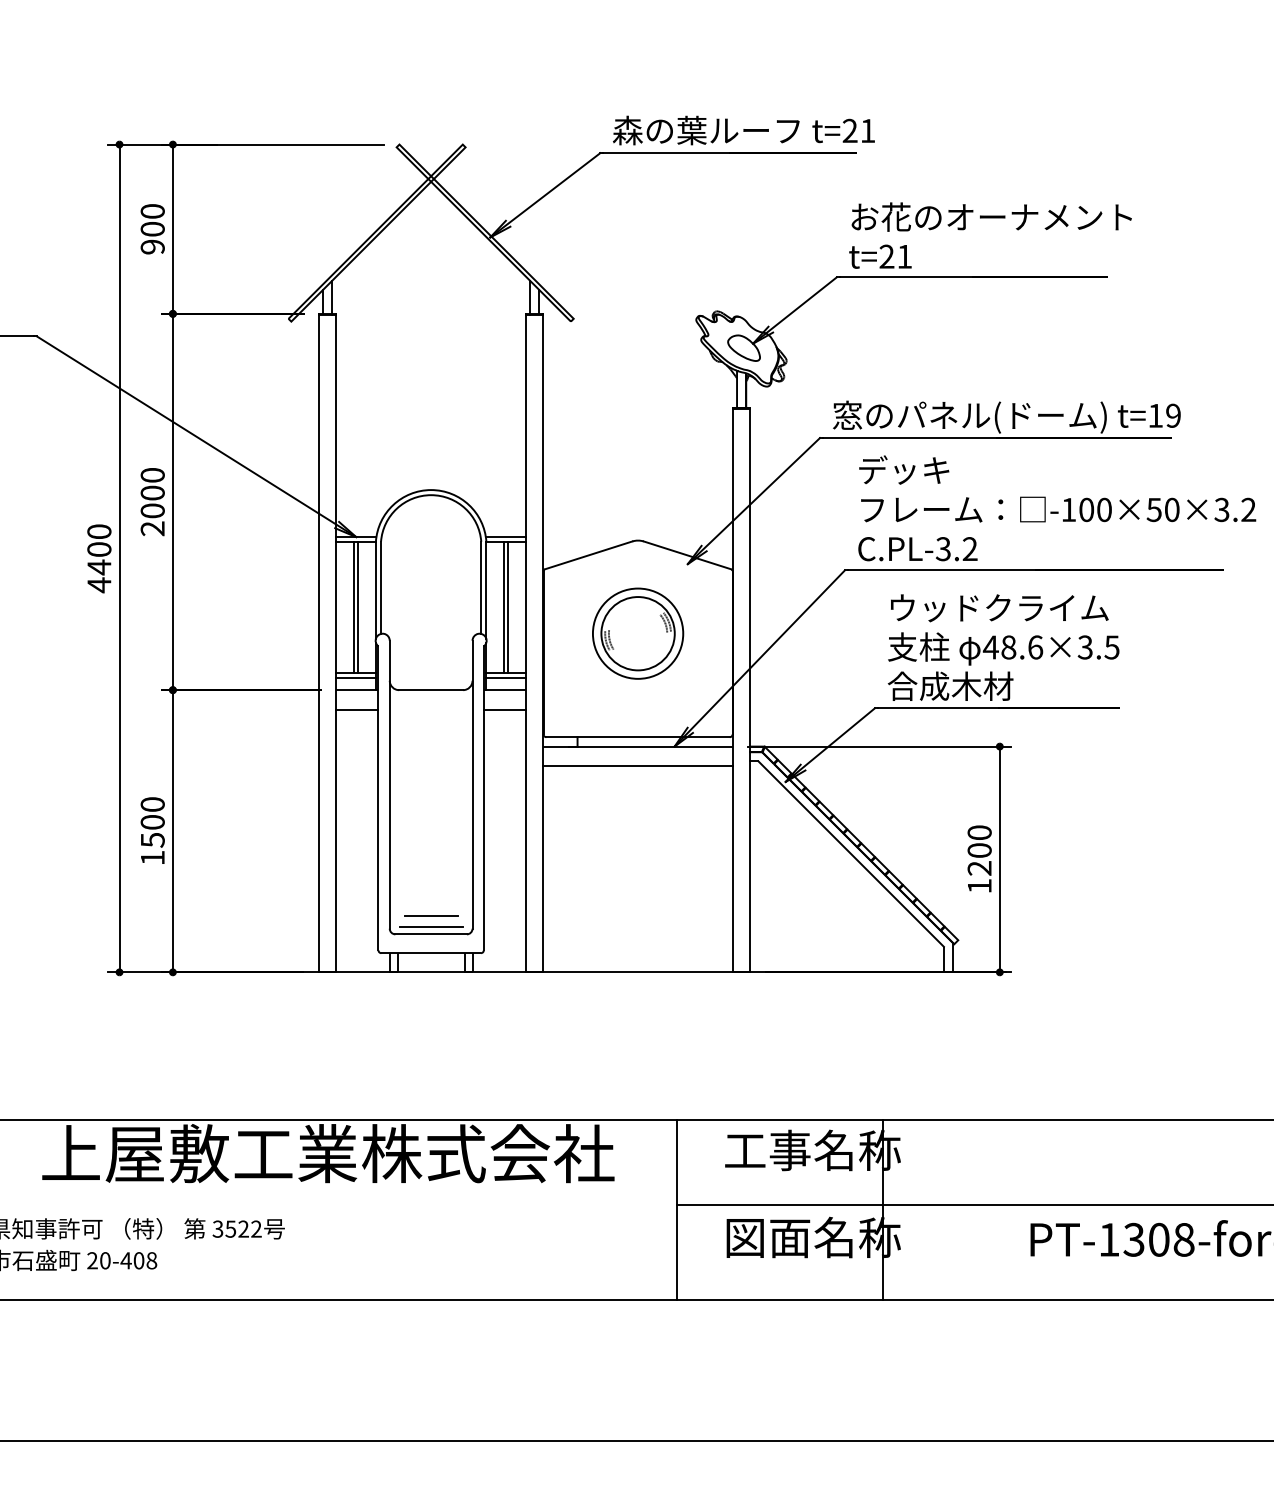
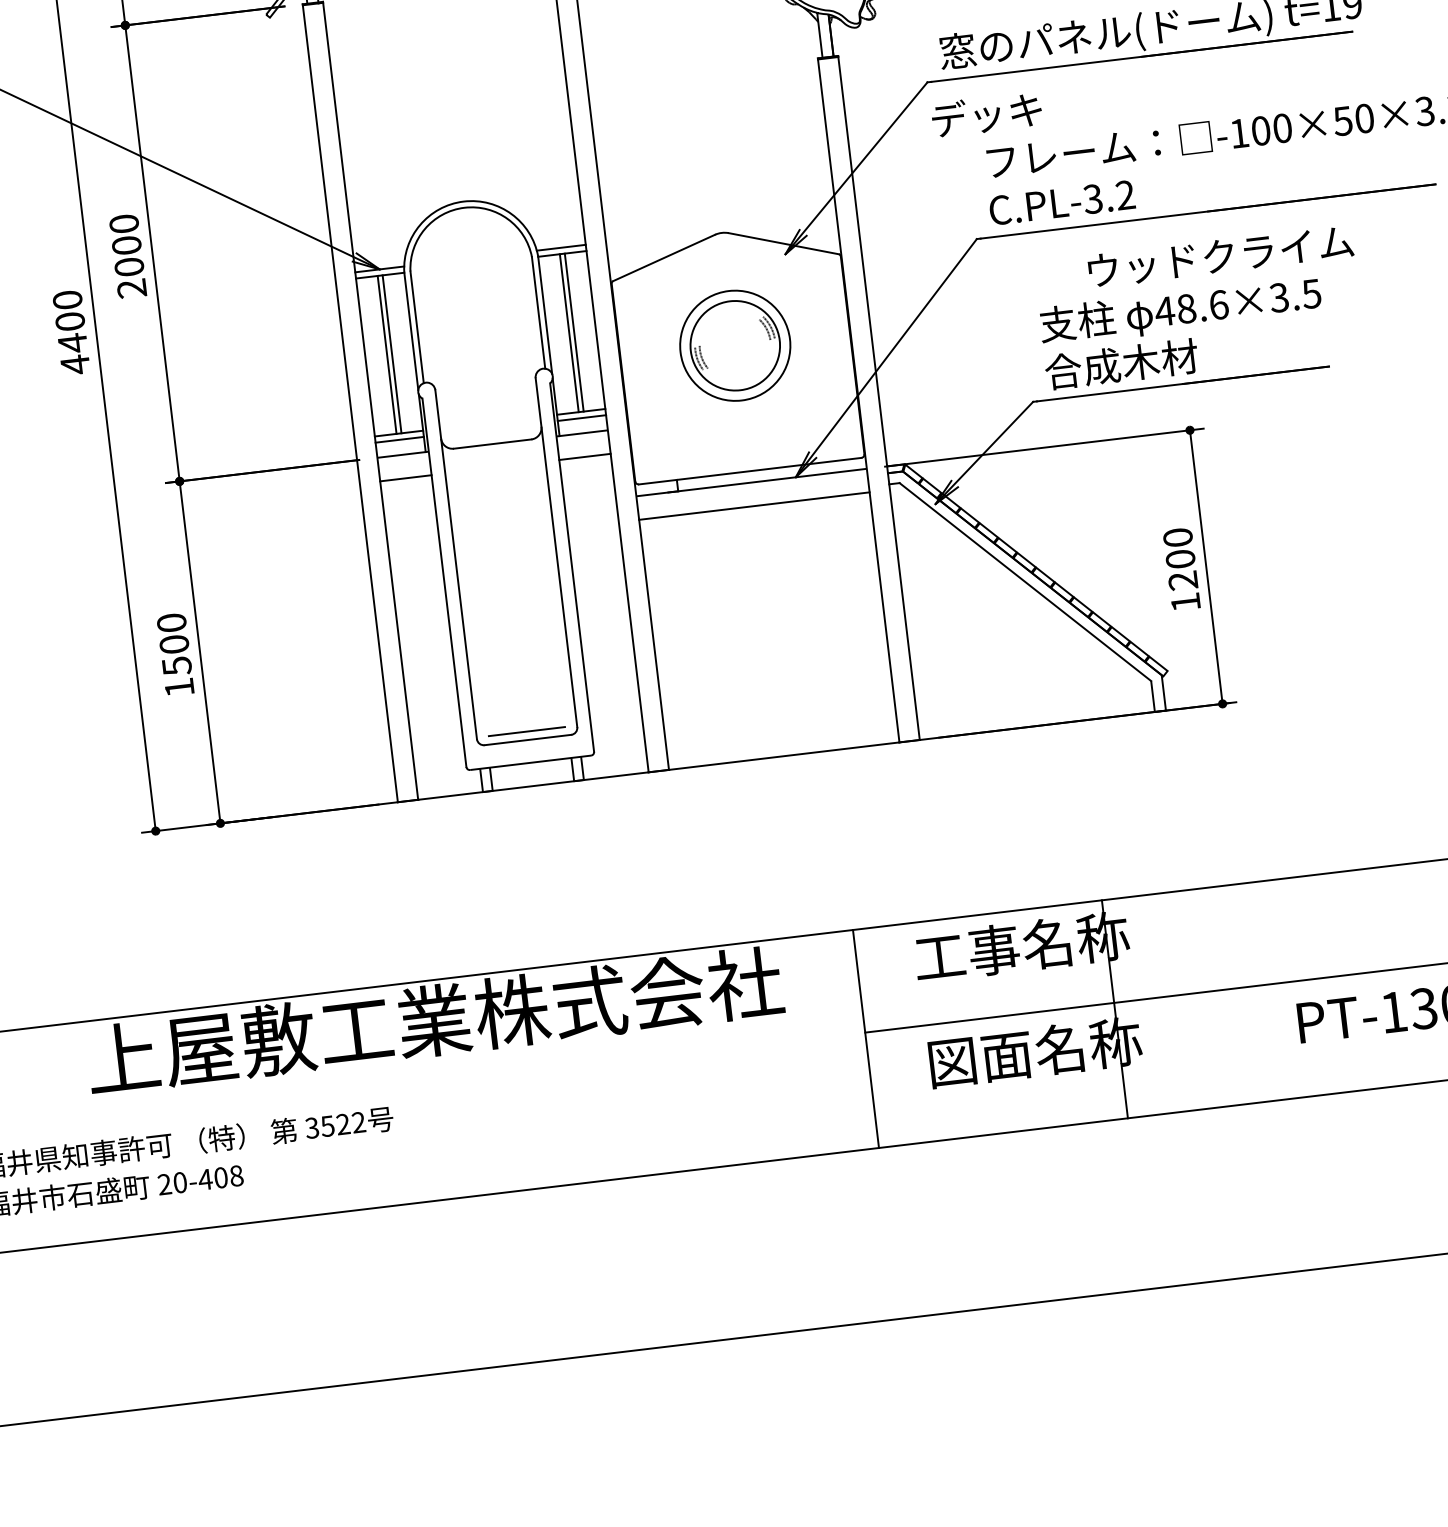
text: (904, 469) -> (987, 113), moved
text: (999, 608) -> (1220, 256), moved
line: (430, 916) -> (524, 718), removed

